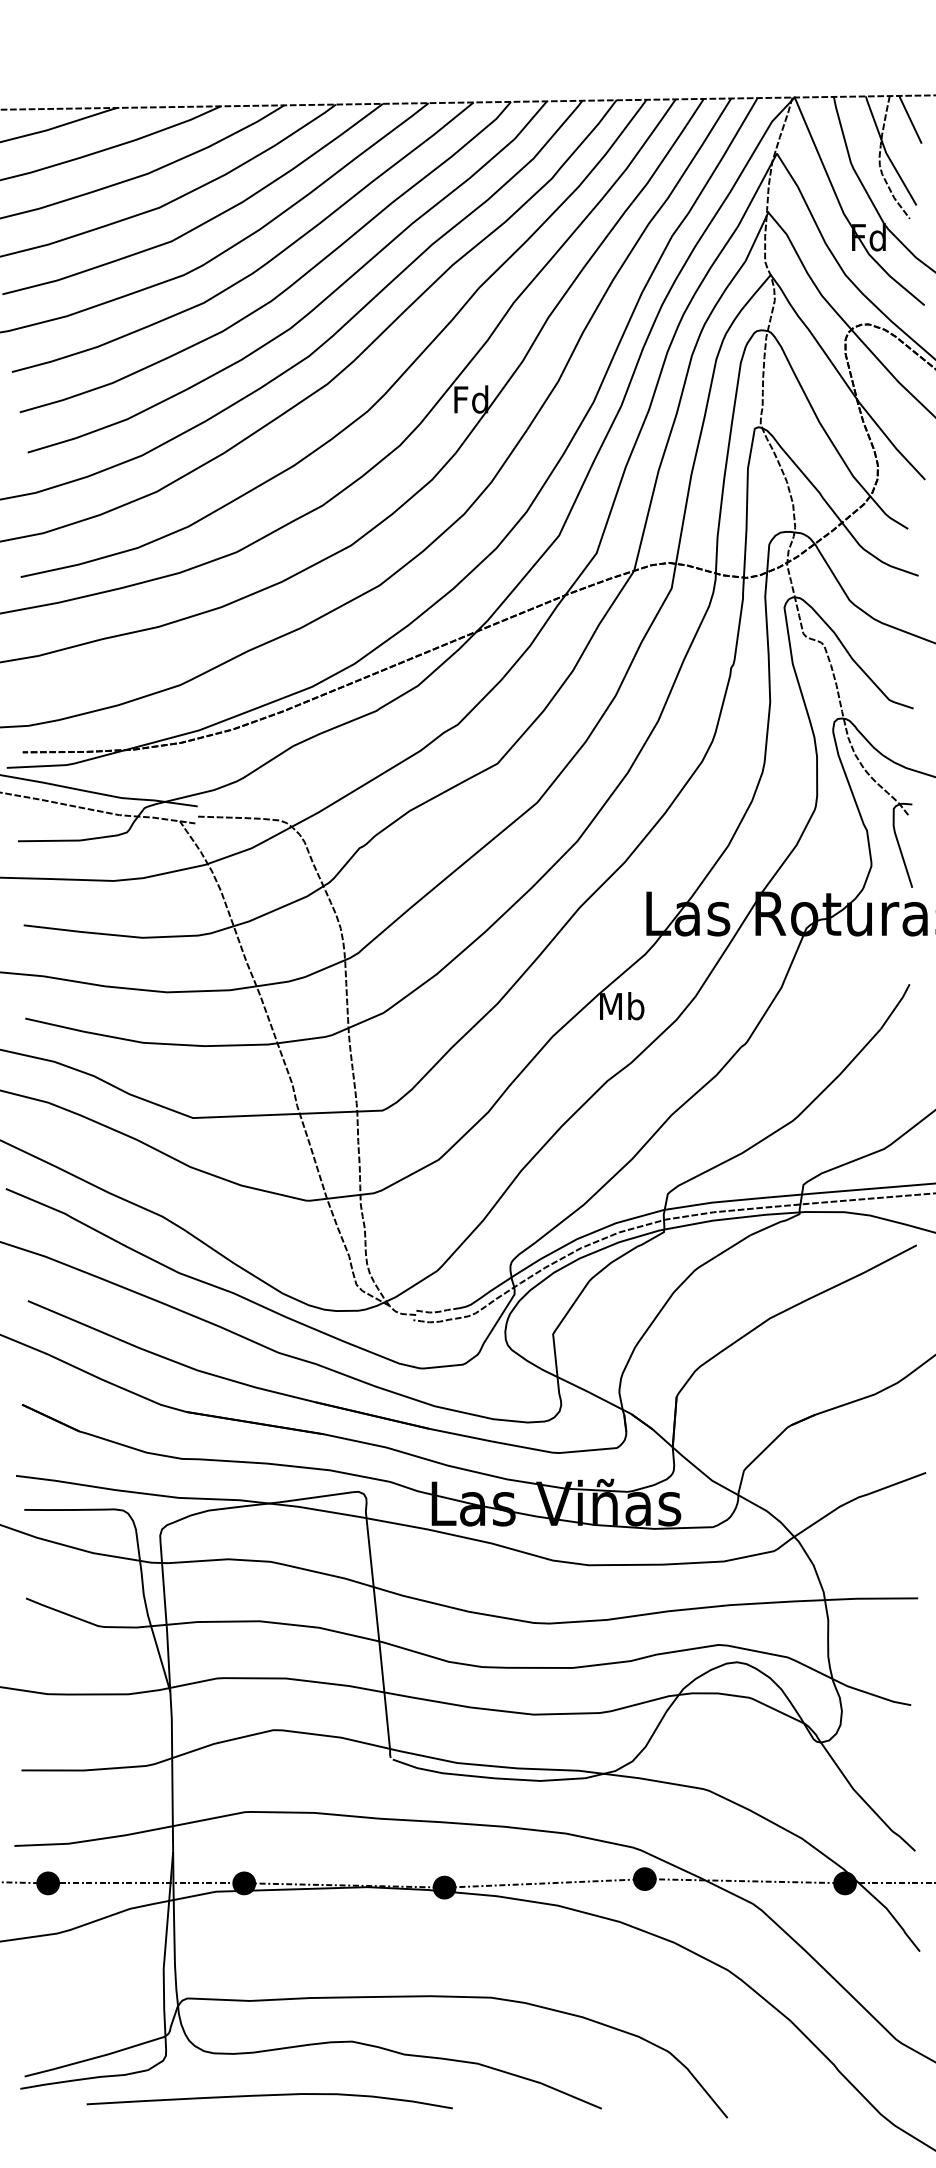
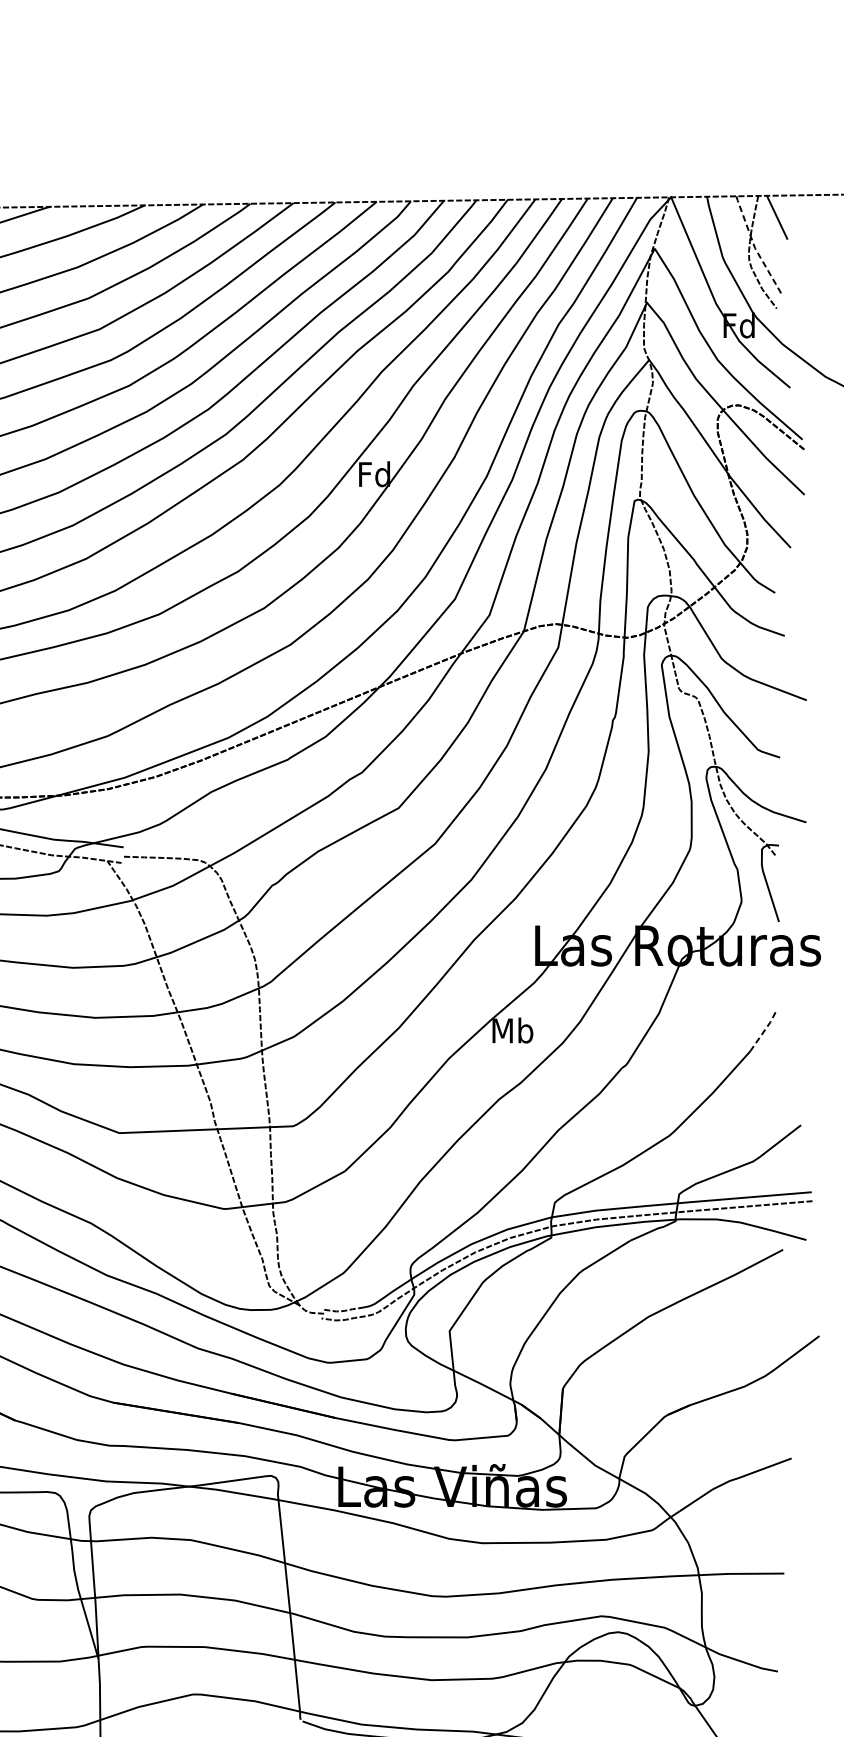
line: (886, 153) -> (755, 248), solid -> dashed
line: (896, 1006) -> (764, 1030), solid -> dashed

